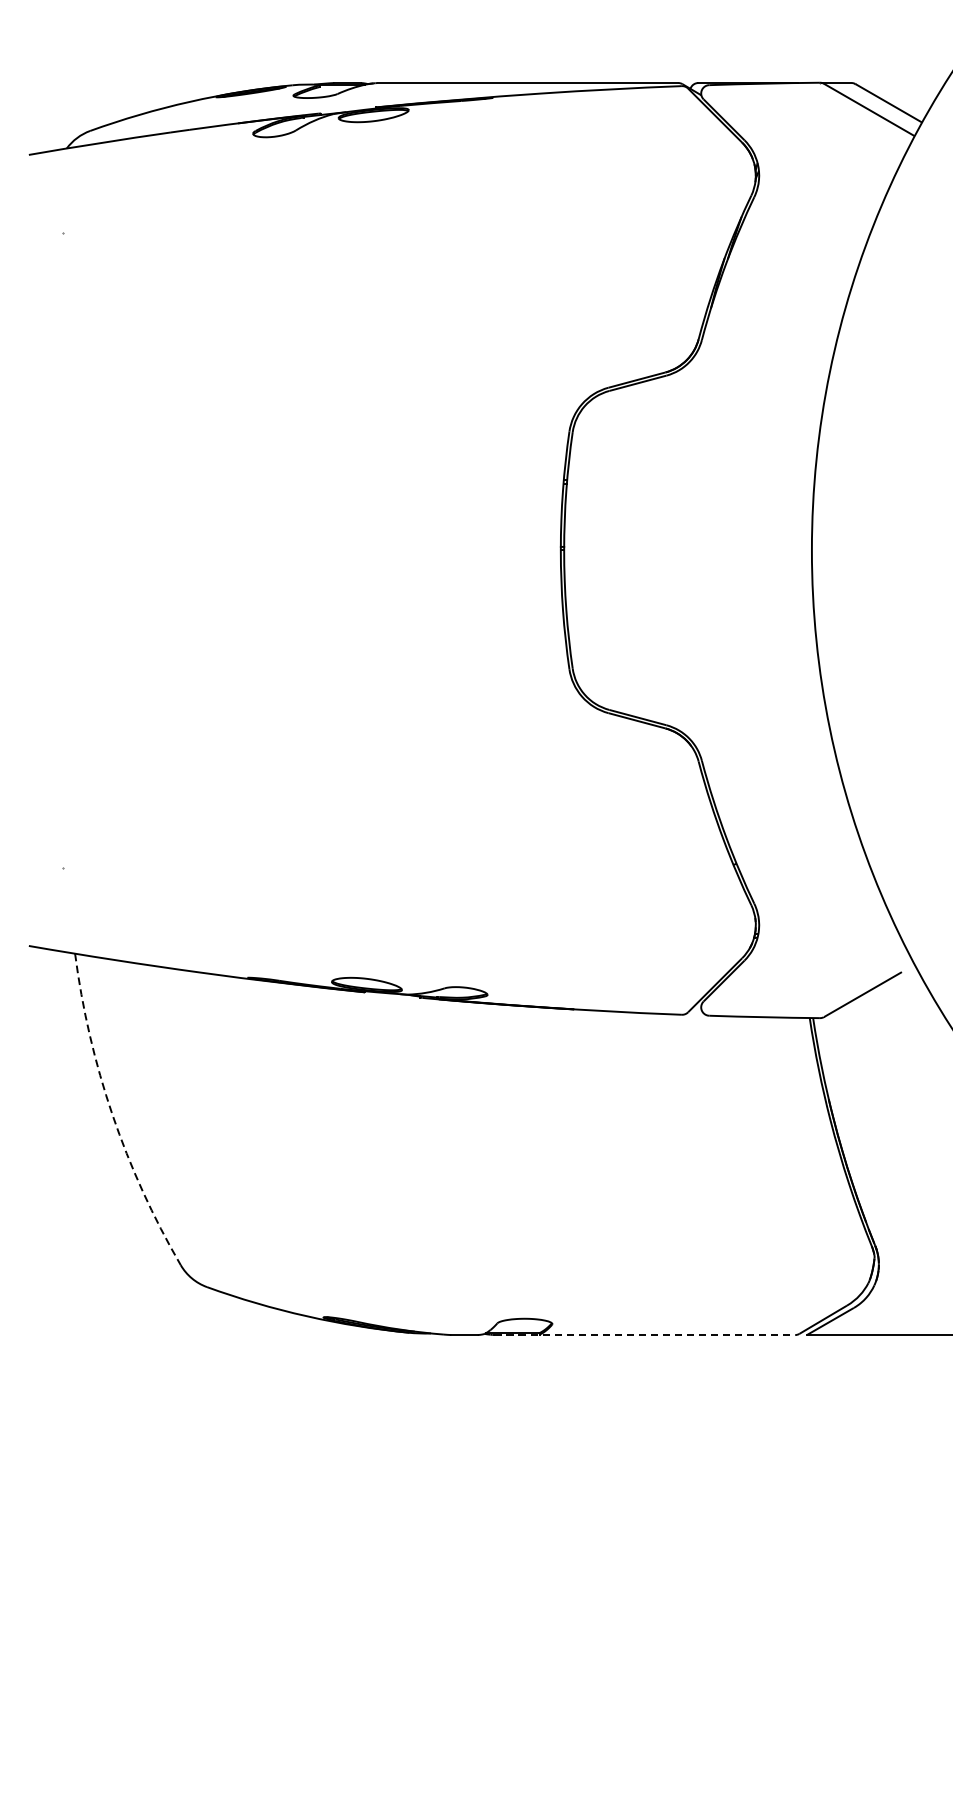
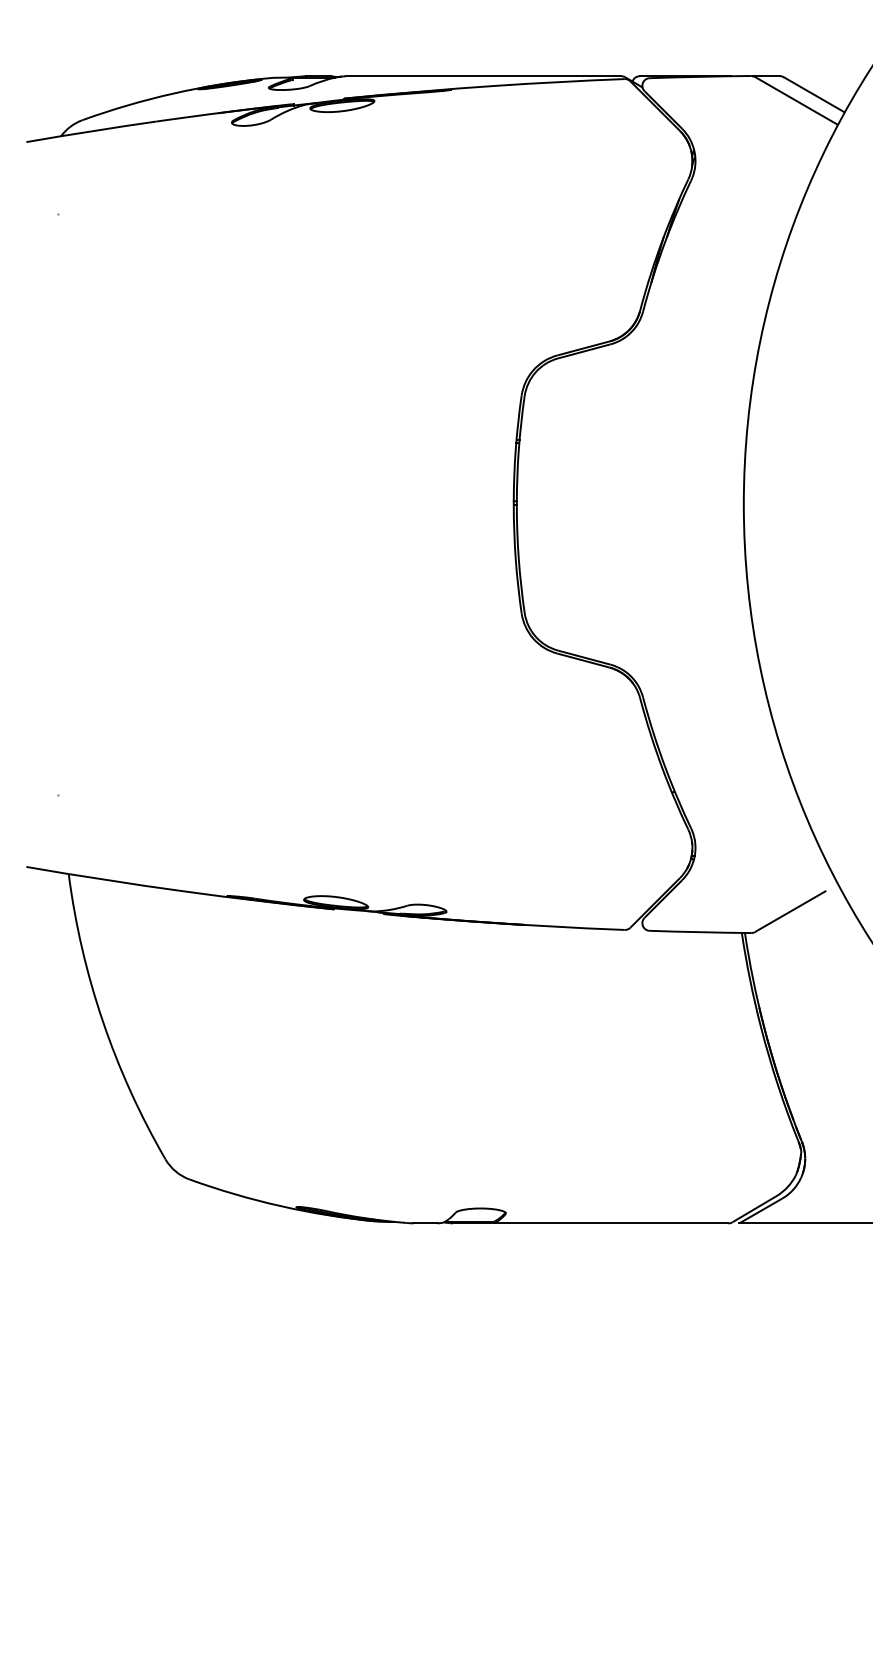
arc: (111, 1114) -> (102, 1021), dashed -> solid
line: (644, 1335) -> (590, 1223), dashed -> solid

